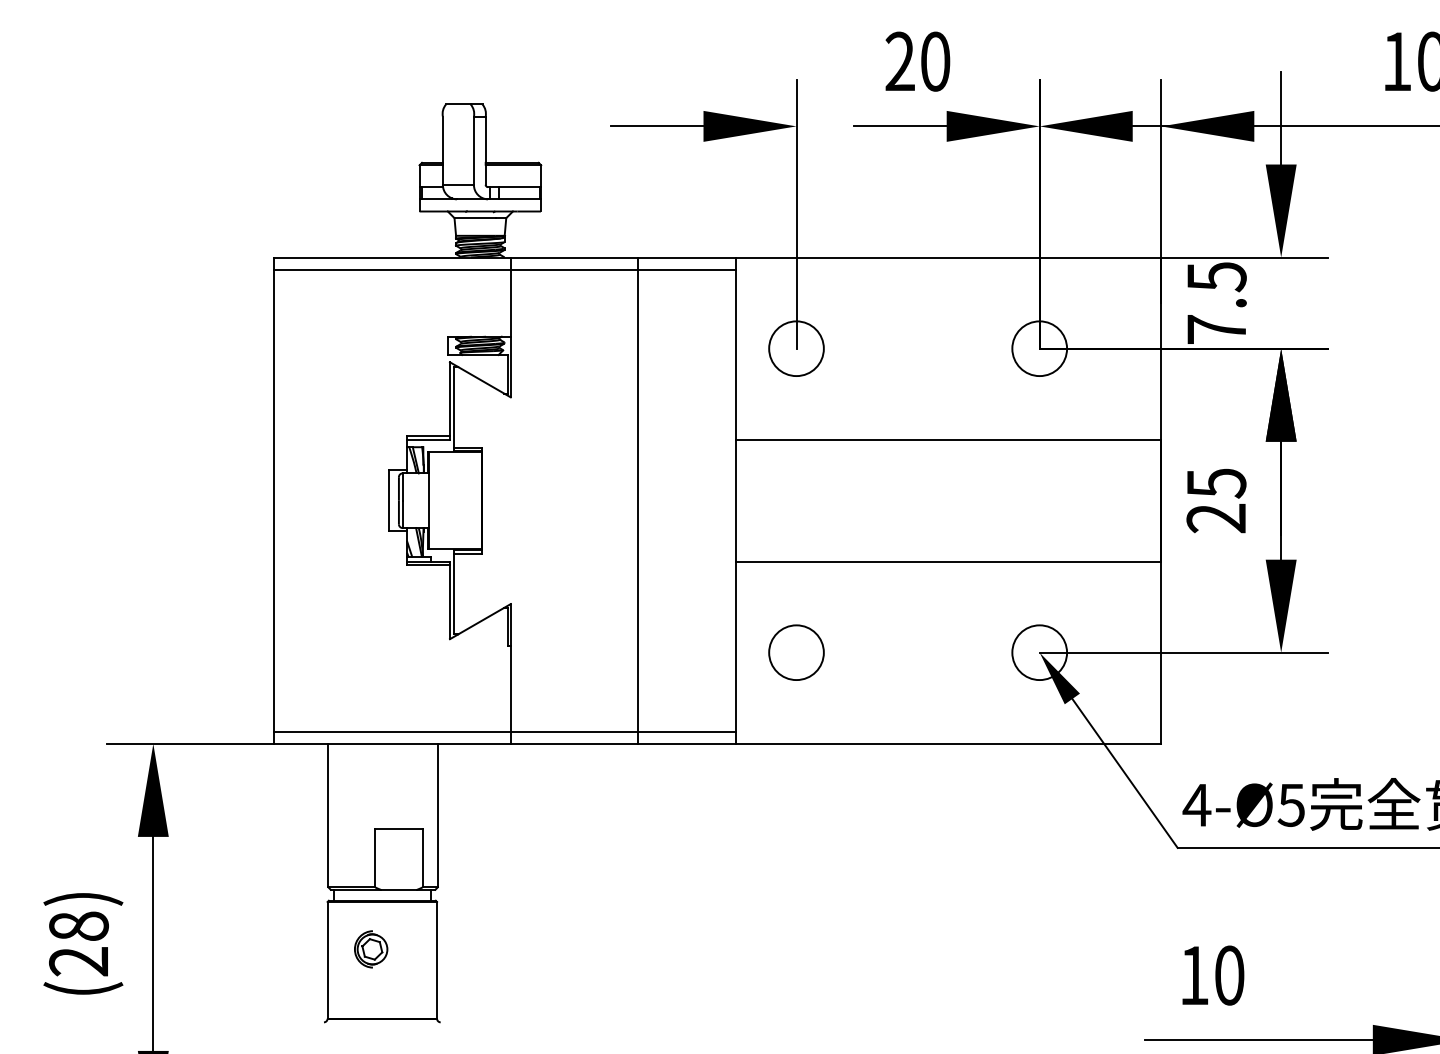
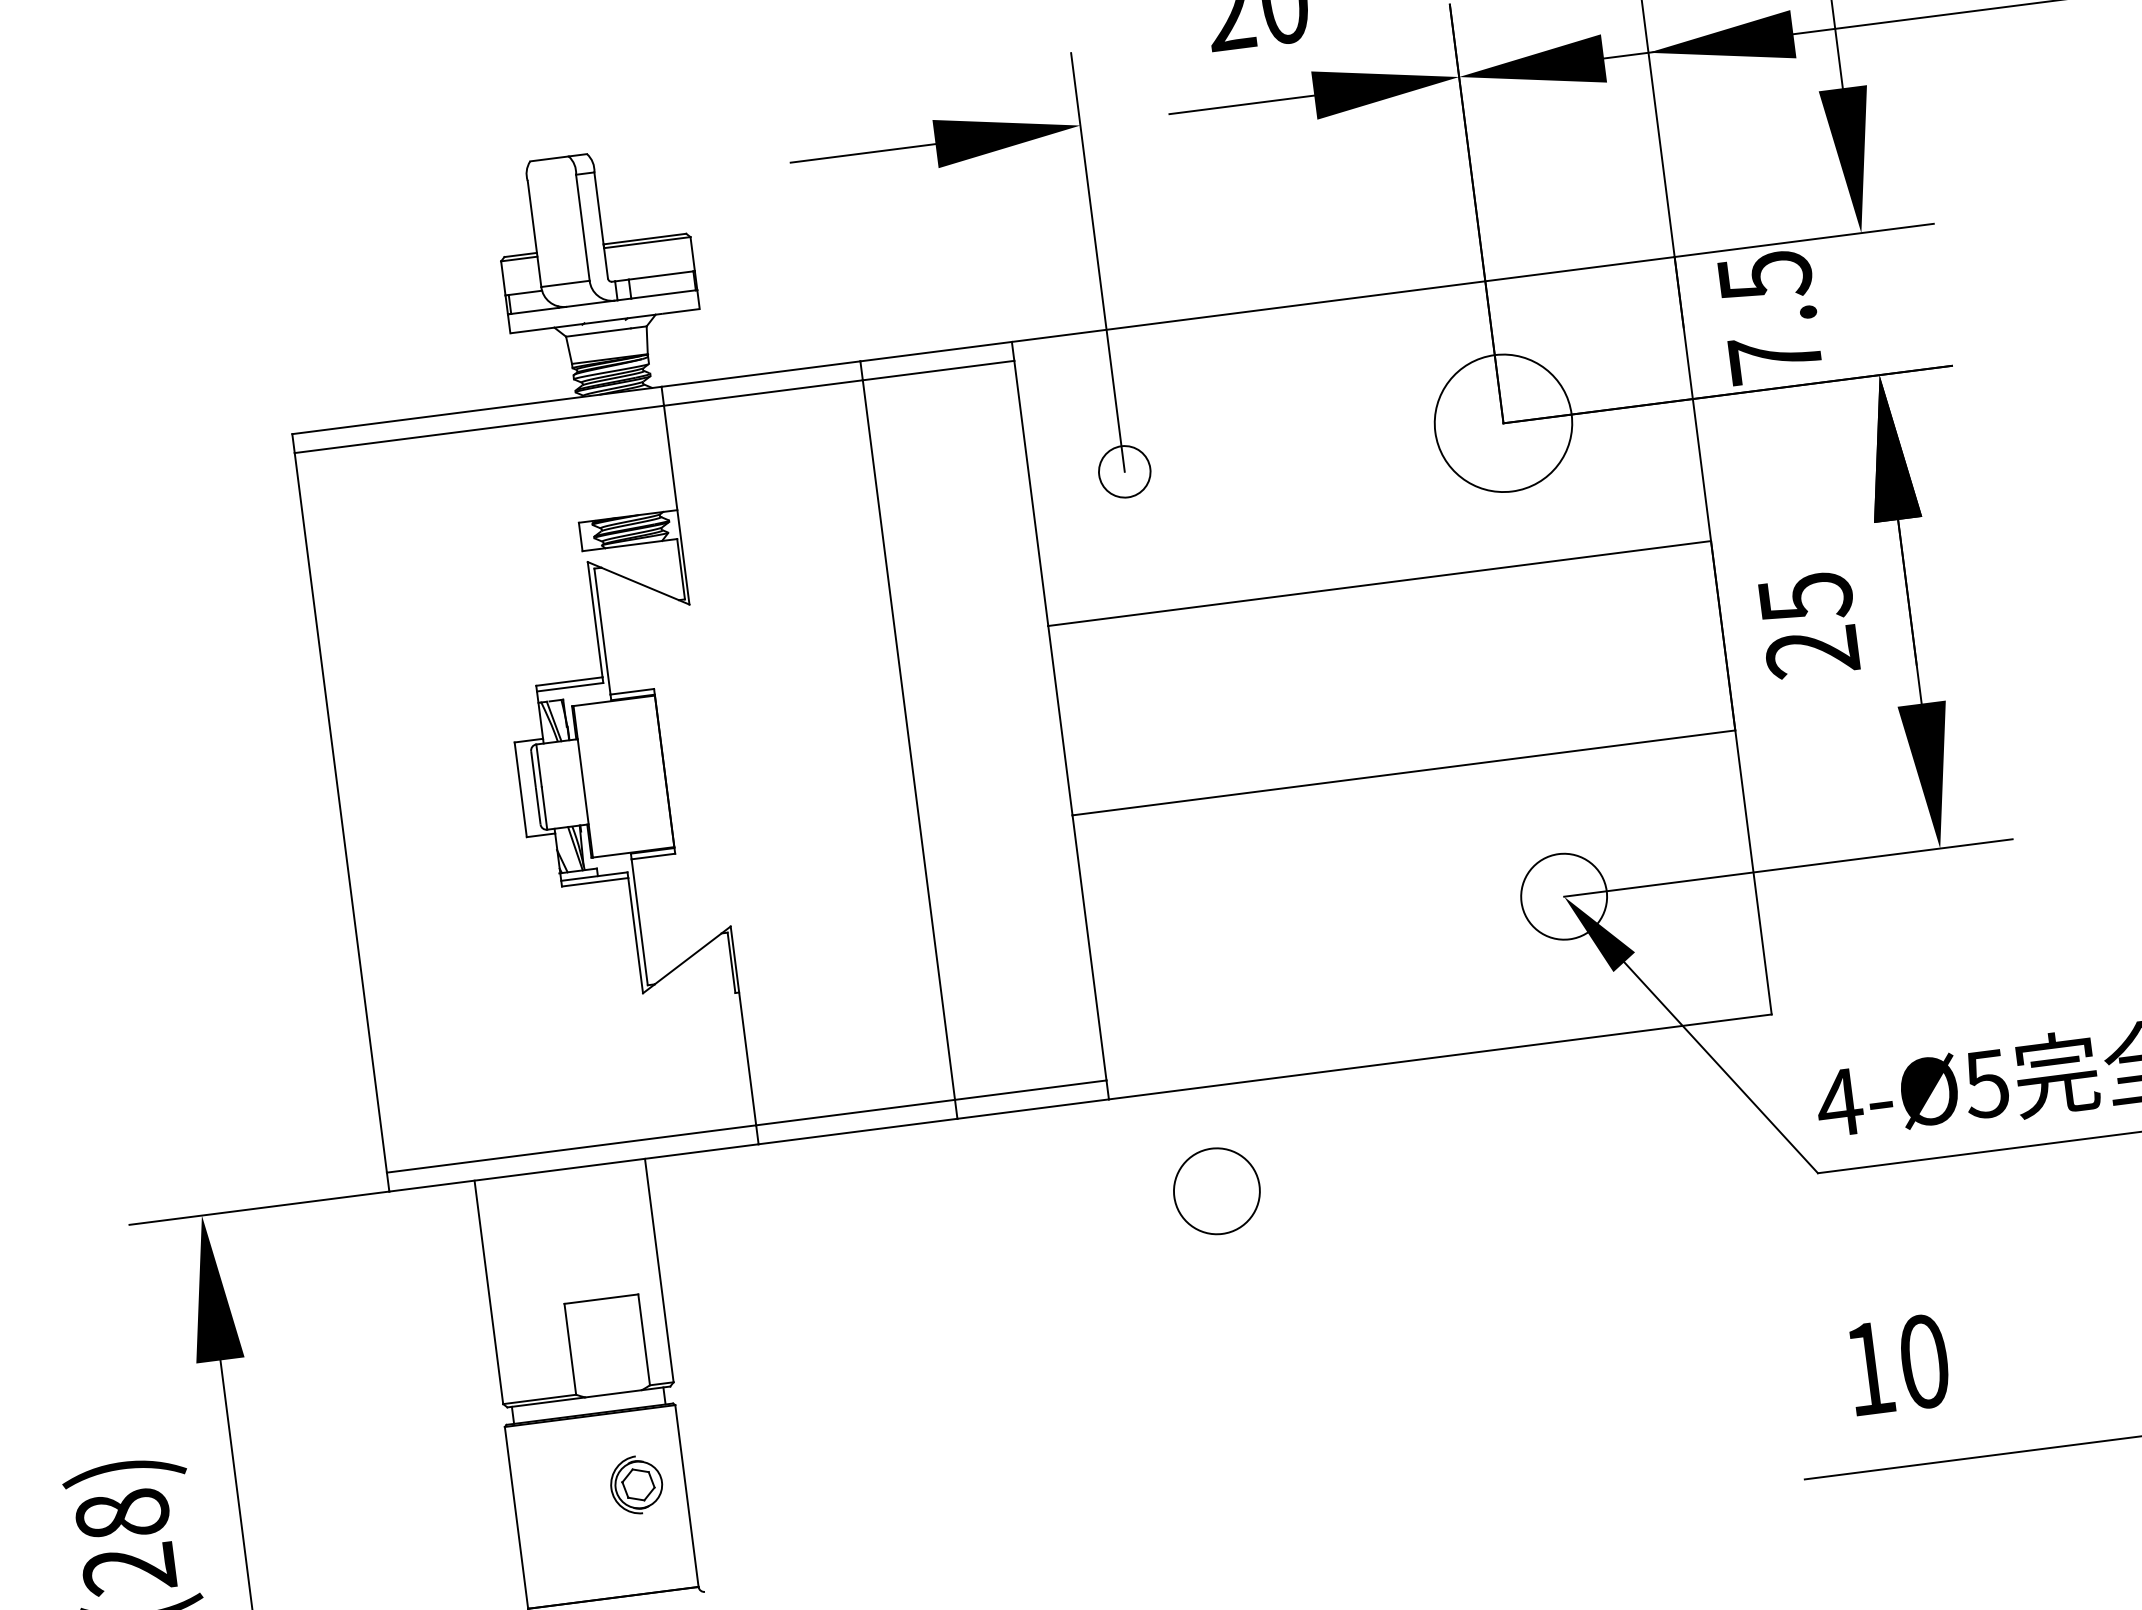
circle: (796, 348) -> (1124, 471), size x0.6
circle: (1039, 348) -> (1503, 422), size x1.6
circle: (796, 652) -> (1216, 1190), moved
part: (371, 949) -> (637, 1485), moved

